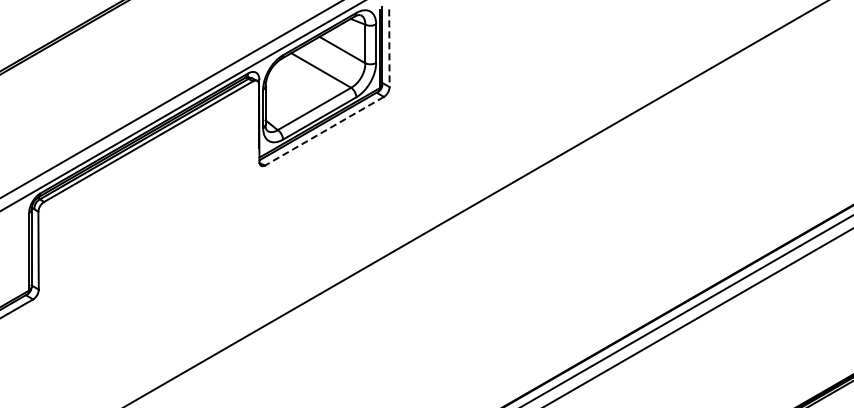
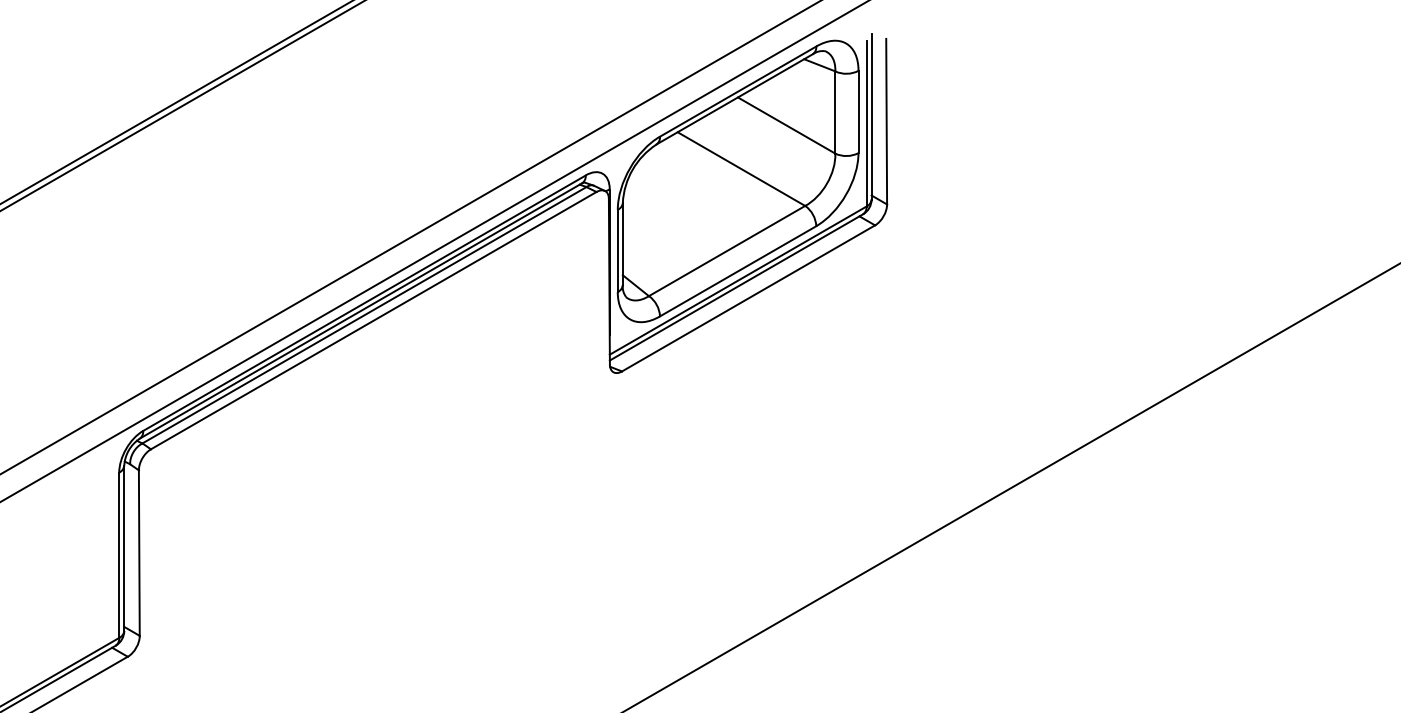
line: (389, 48) -> (886, 122), dashed -> solid
line: (324, 131) -> (748, 299), dashed -> solid

